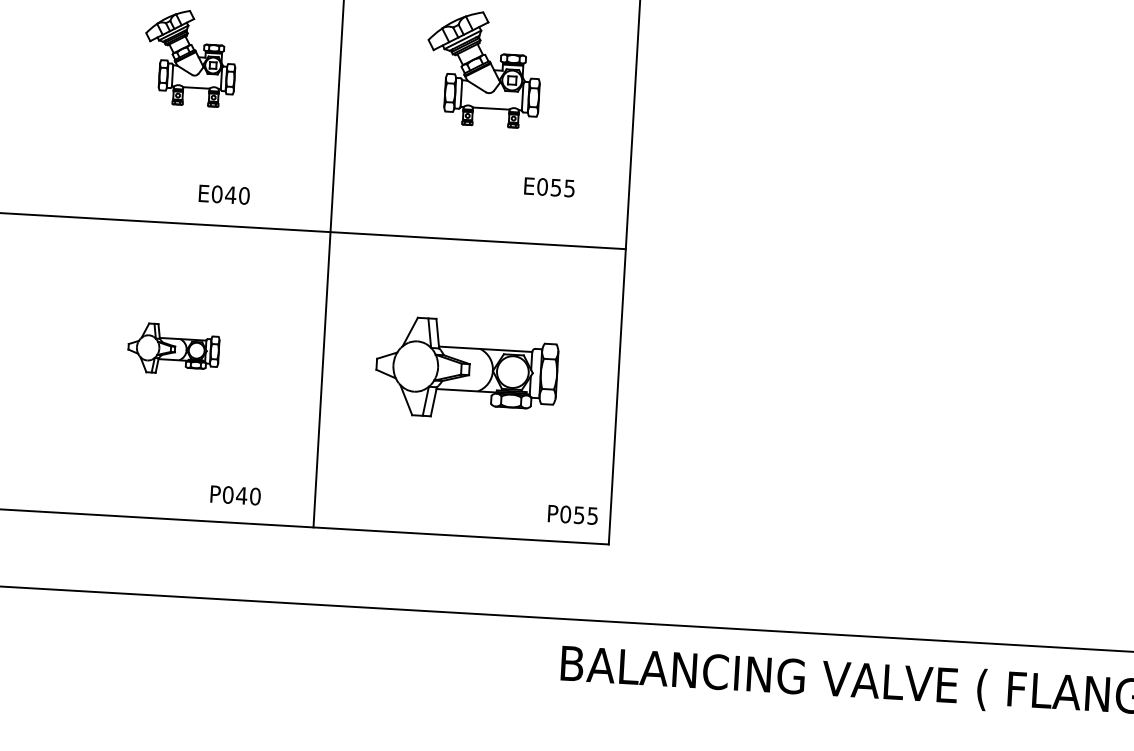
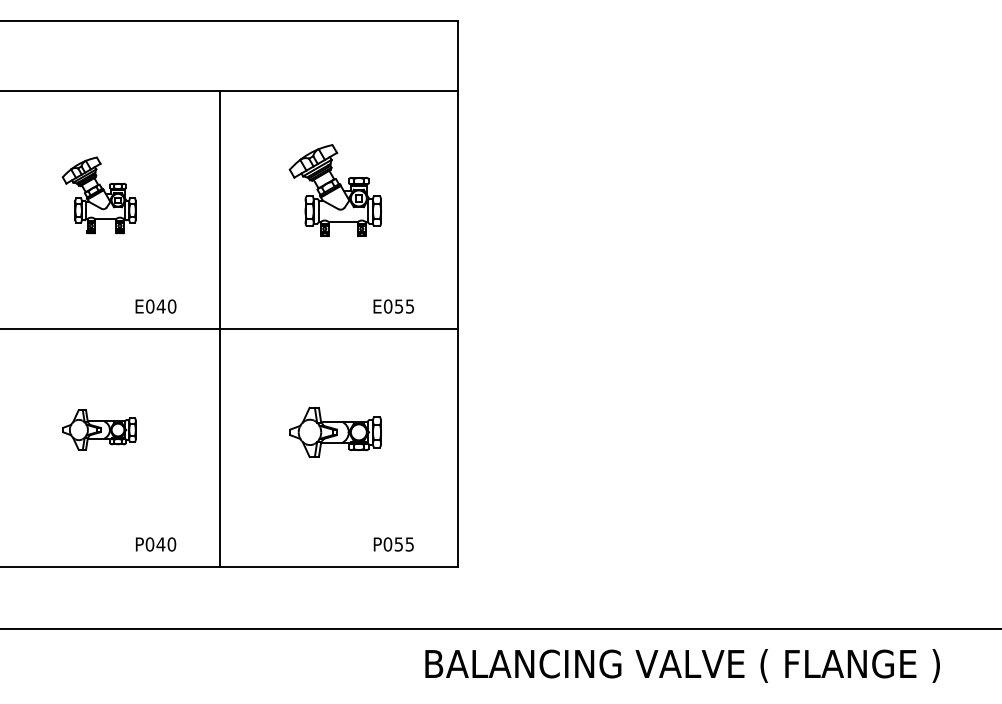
text: (549, 187) -> (393, 306), moved
text: (223, 194) -> (155, 306), moved
part: (466, 368) -> (335, 431), size x0.62
text: (572, 514) -> (393, 544), moved

